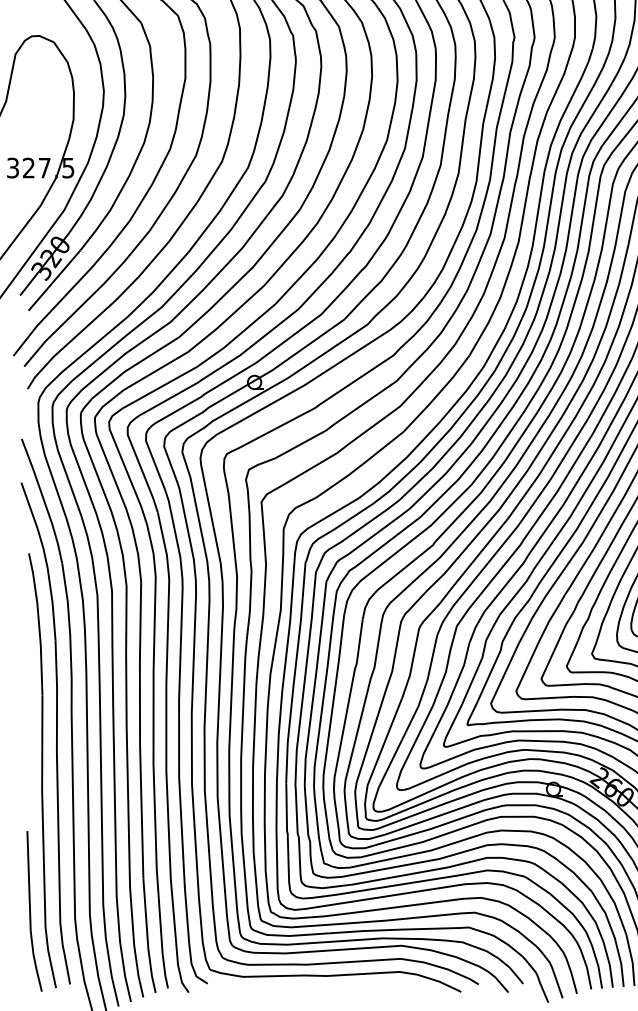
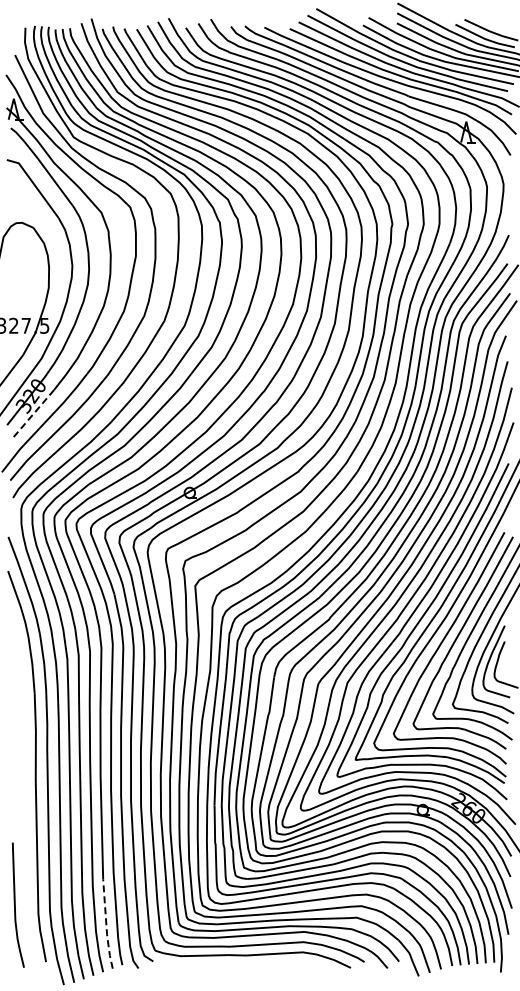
line: (53, 280) -> (33, 413), solid -> dashed
part: (42, 770) -> (24, 795), removed
line: (147, 937) -> (106, 925), solid -> dashed

